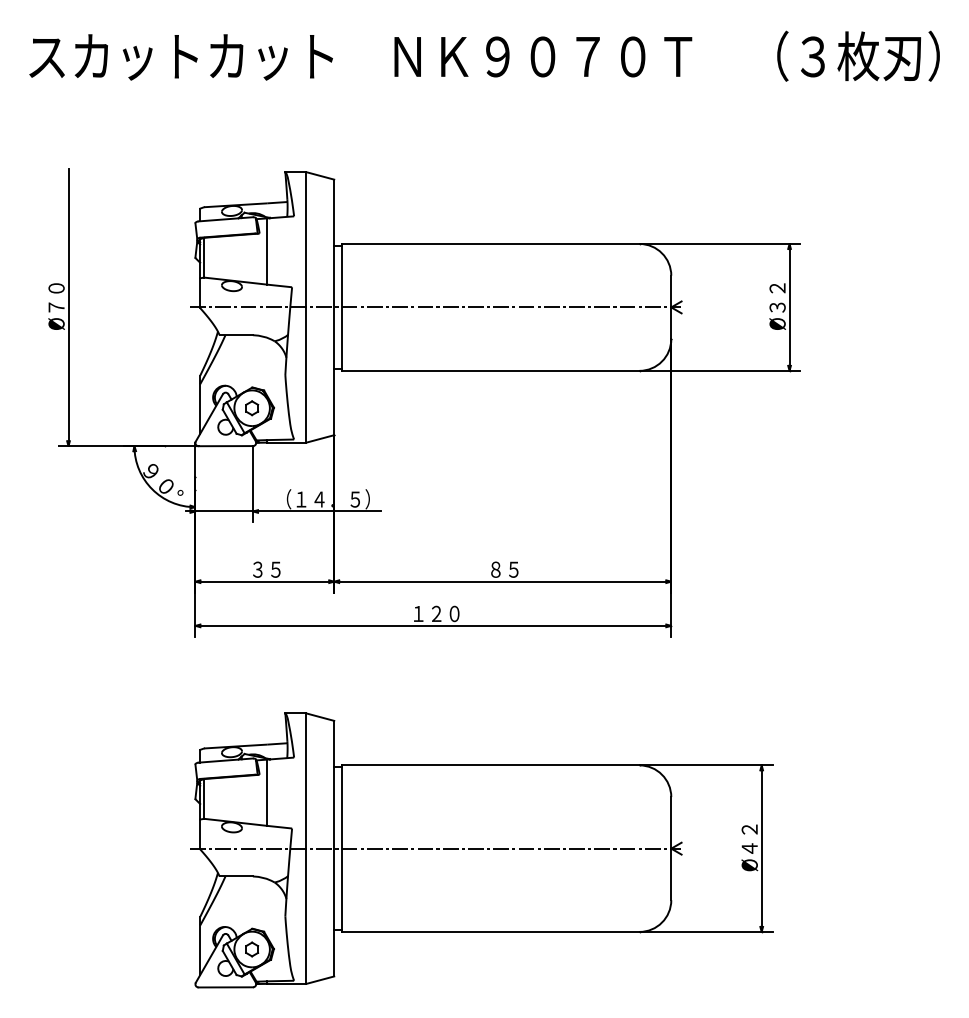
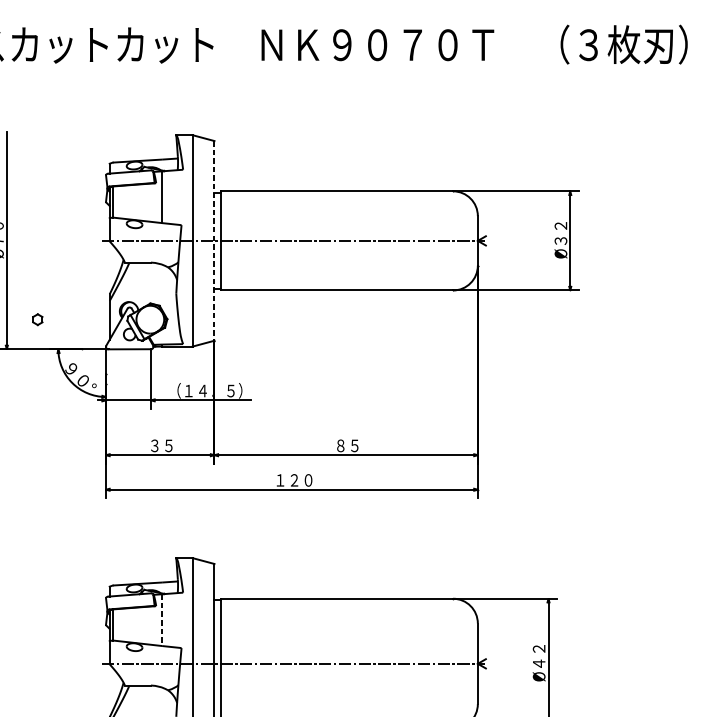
line: (334, 307) -> (214, 240), solid -> dashed
part: (252, 408) -> (38, 319), moved
line: (267, 793) -> (162, 620), solid -> dashed

